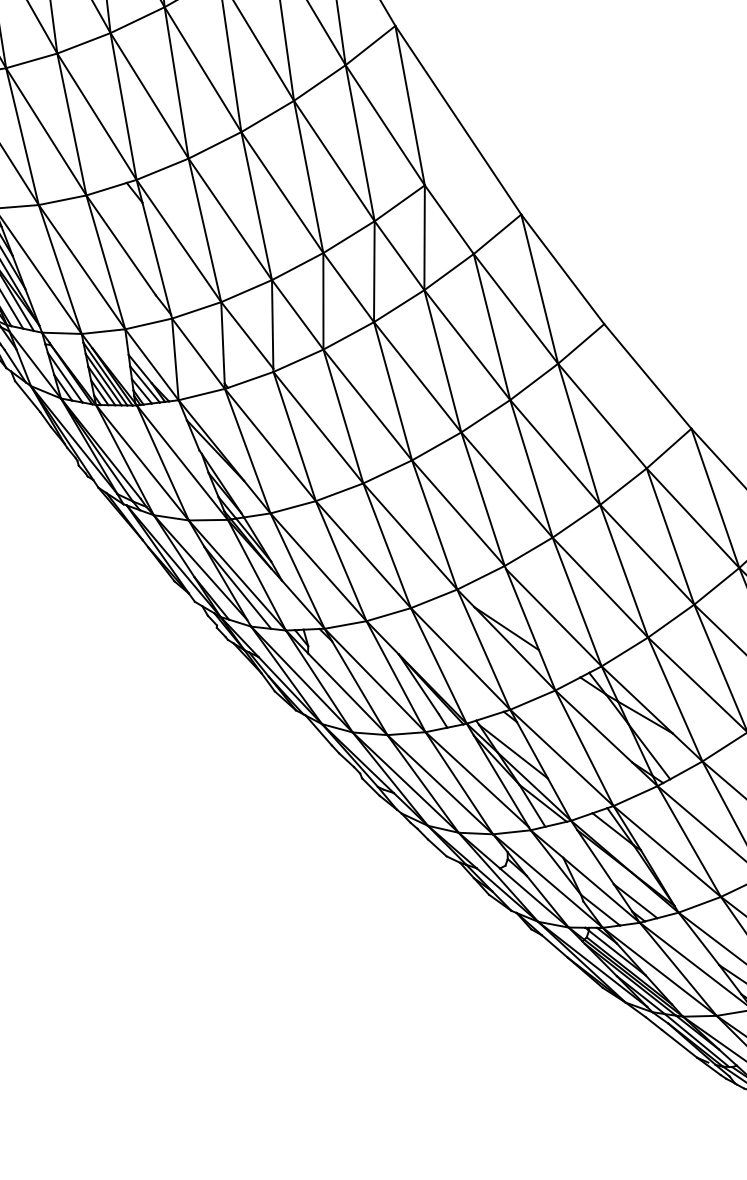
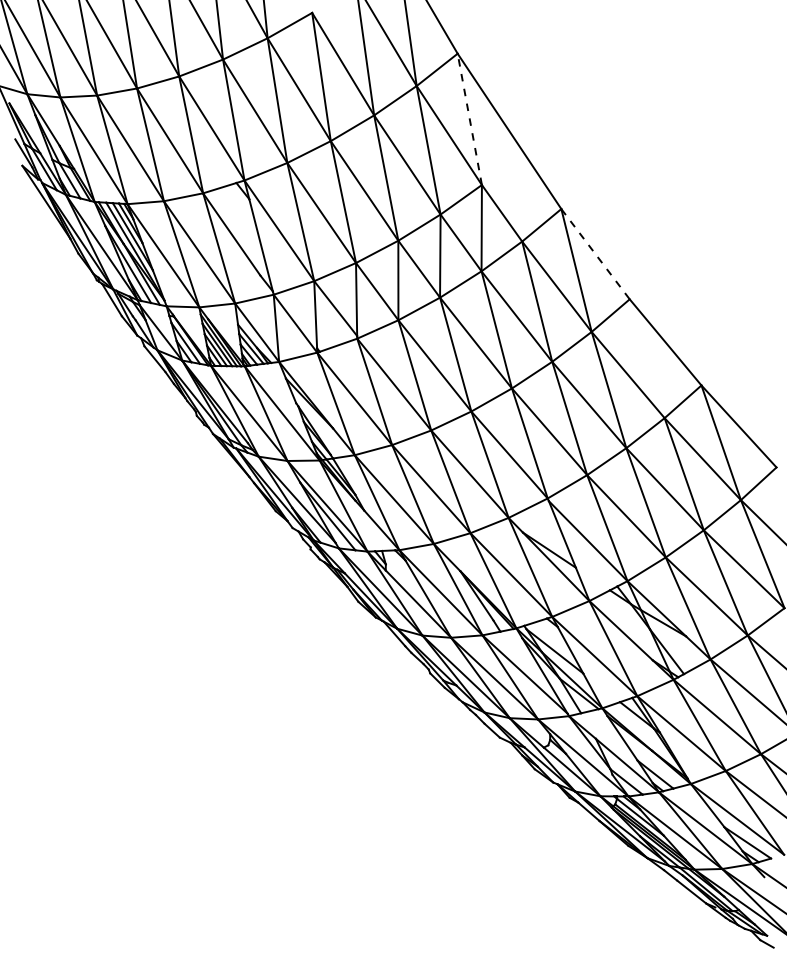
line: (409, 105) -> (469, 119), solid -> dashed
line: (562, 269) -> (595, 254), solid -> dashed

